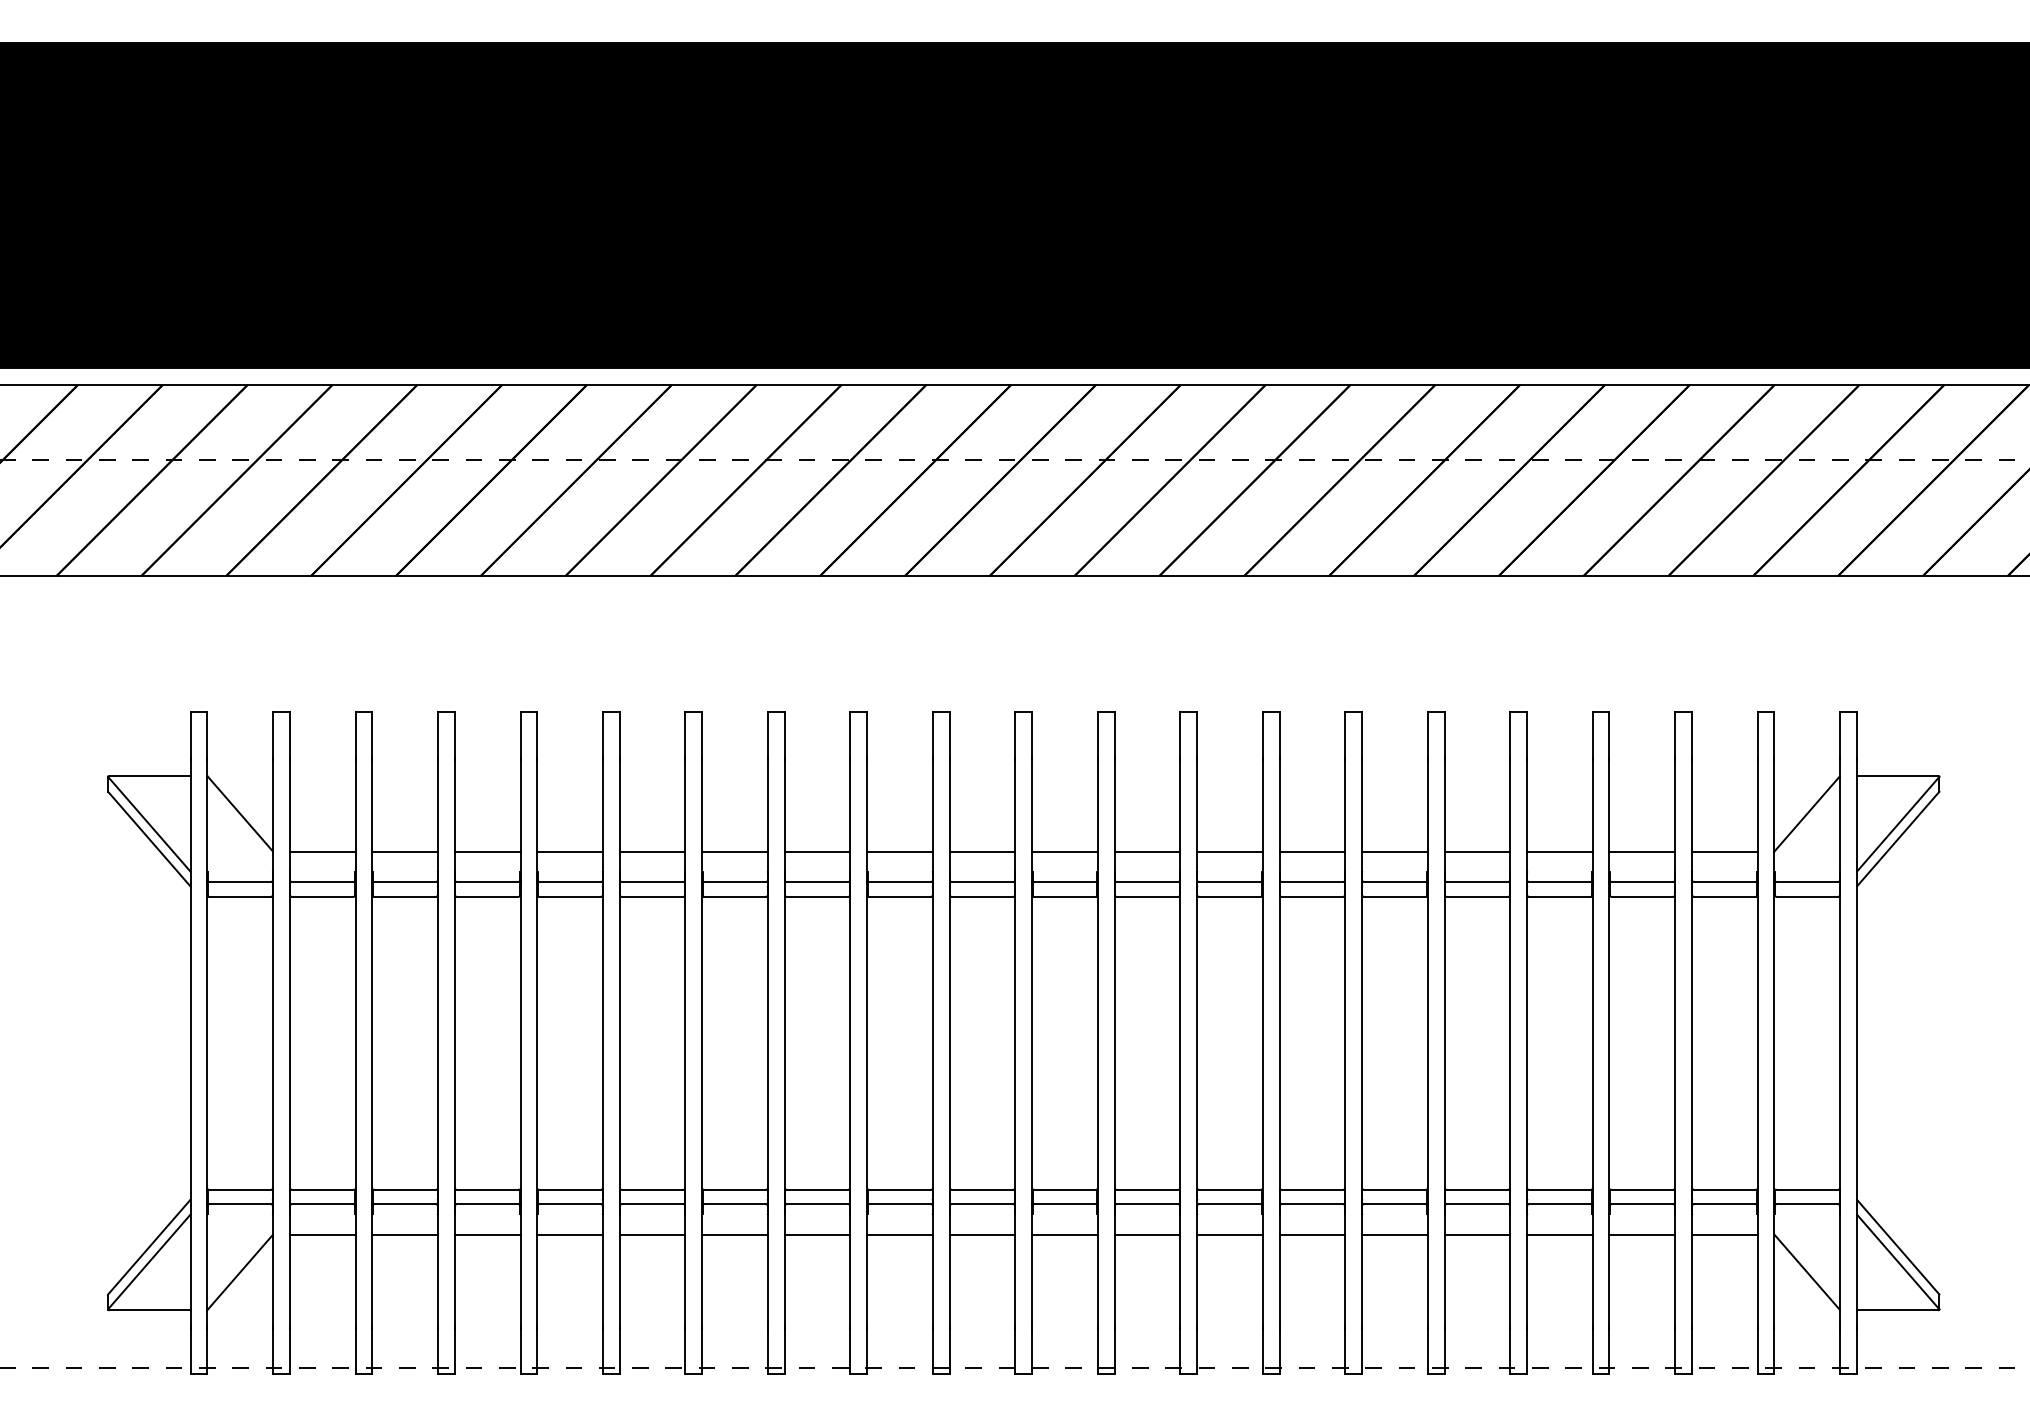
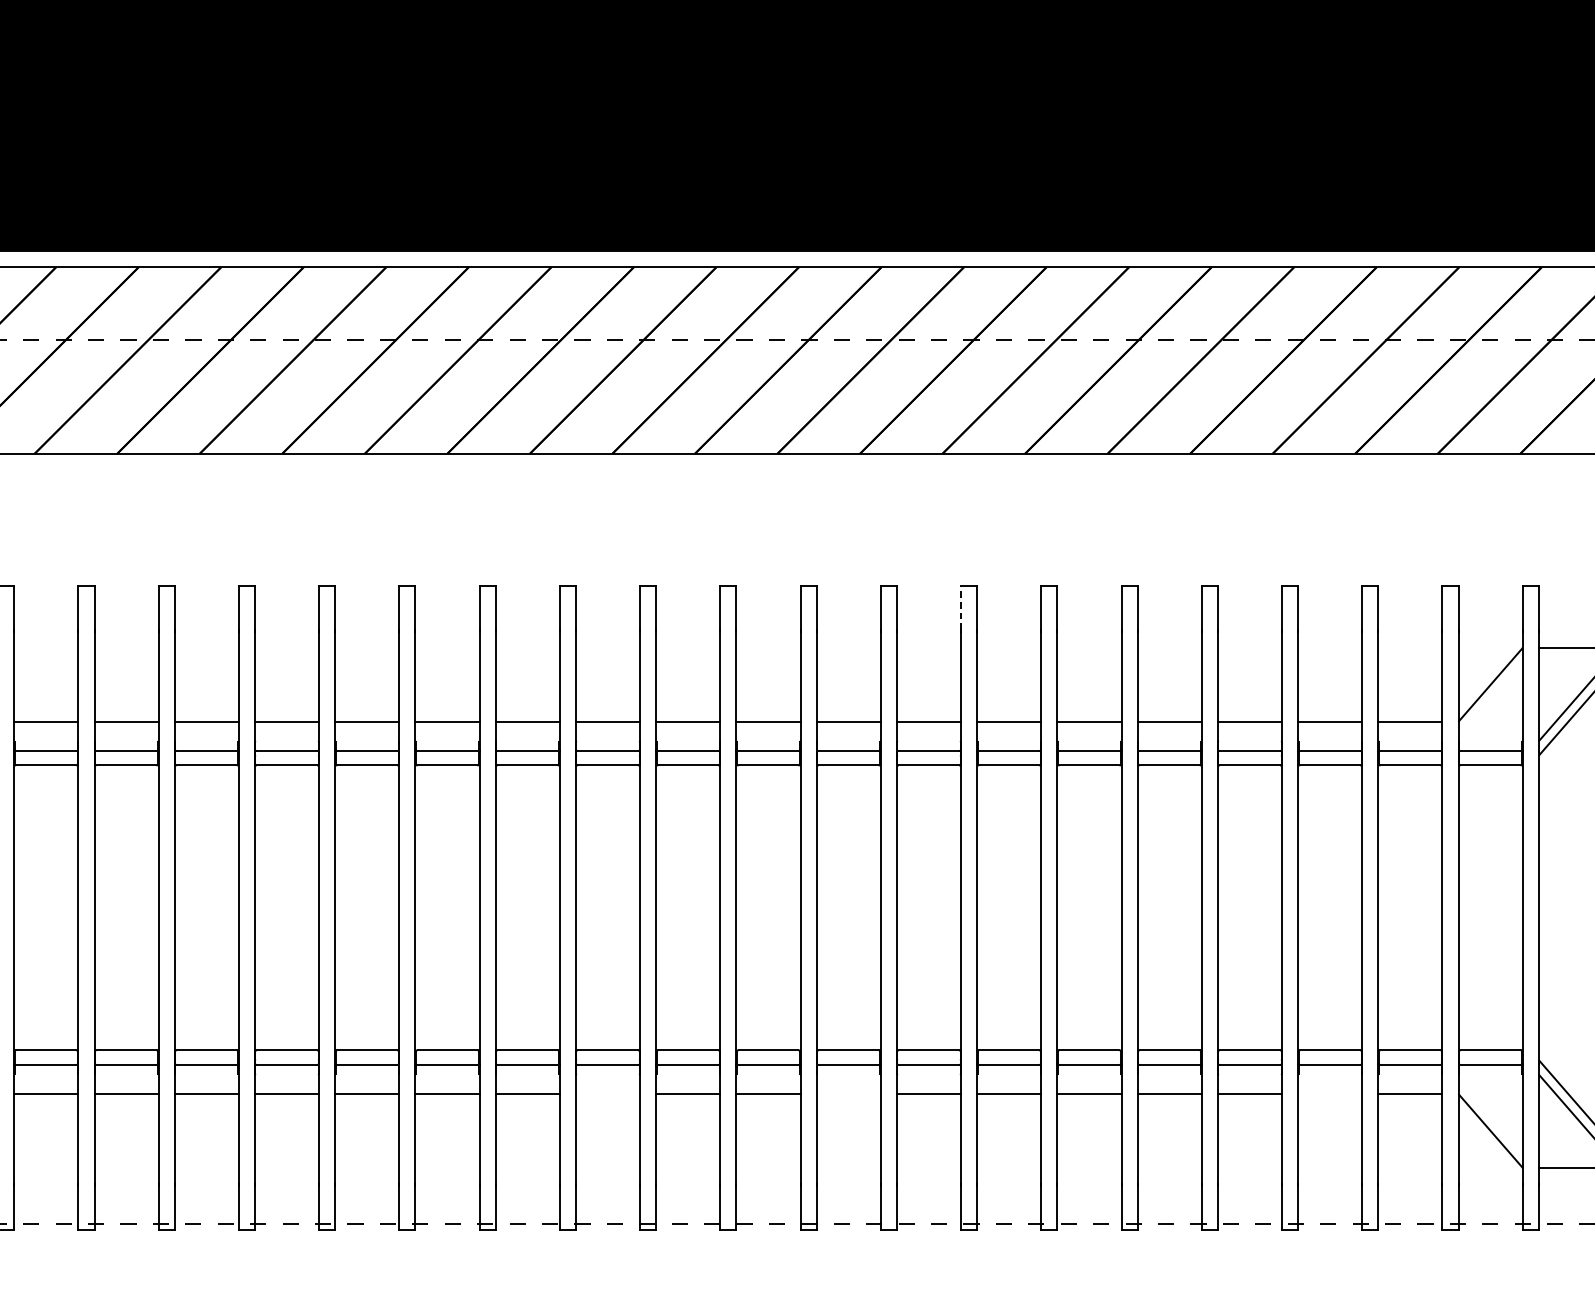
line: (1262, 734) -> (960, 607), solid -> dashed
line: (899, 1234) -> (607, 1094), removed
line: (1147, 1234) -> (848, 1094), removed
line: (1642, 1234) -> (1330, 1094), removed

